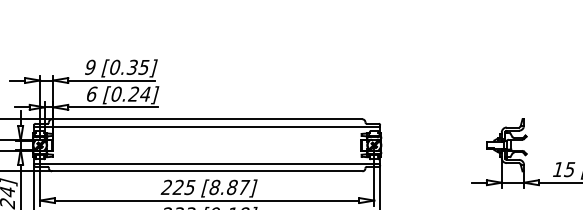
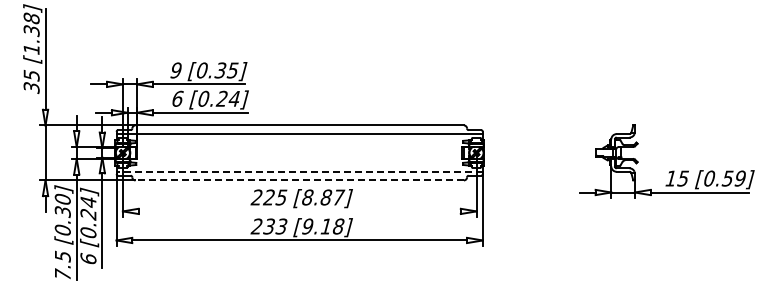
line: (207, 163) -> (299, 172), solid -> dashed
line: (207, 171) -> (299, 180), solid -> dashed
line: (207, 200) -> (299, 211), removed

